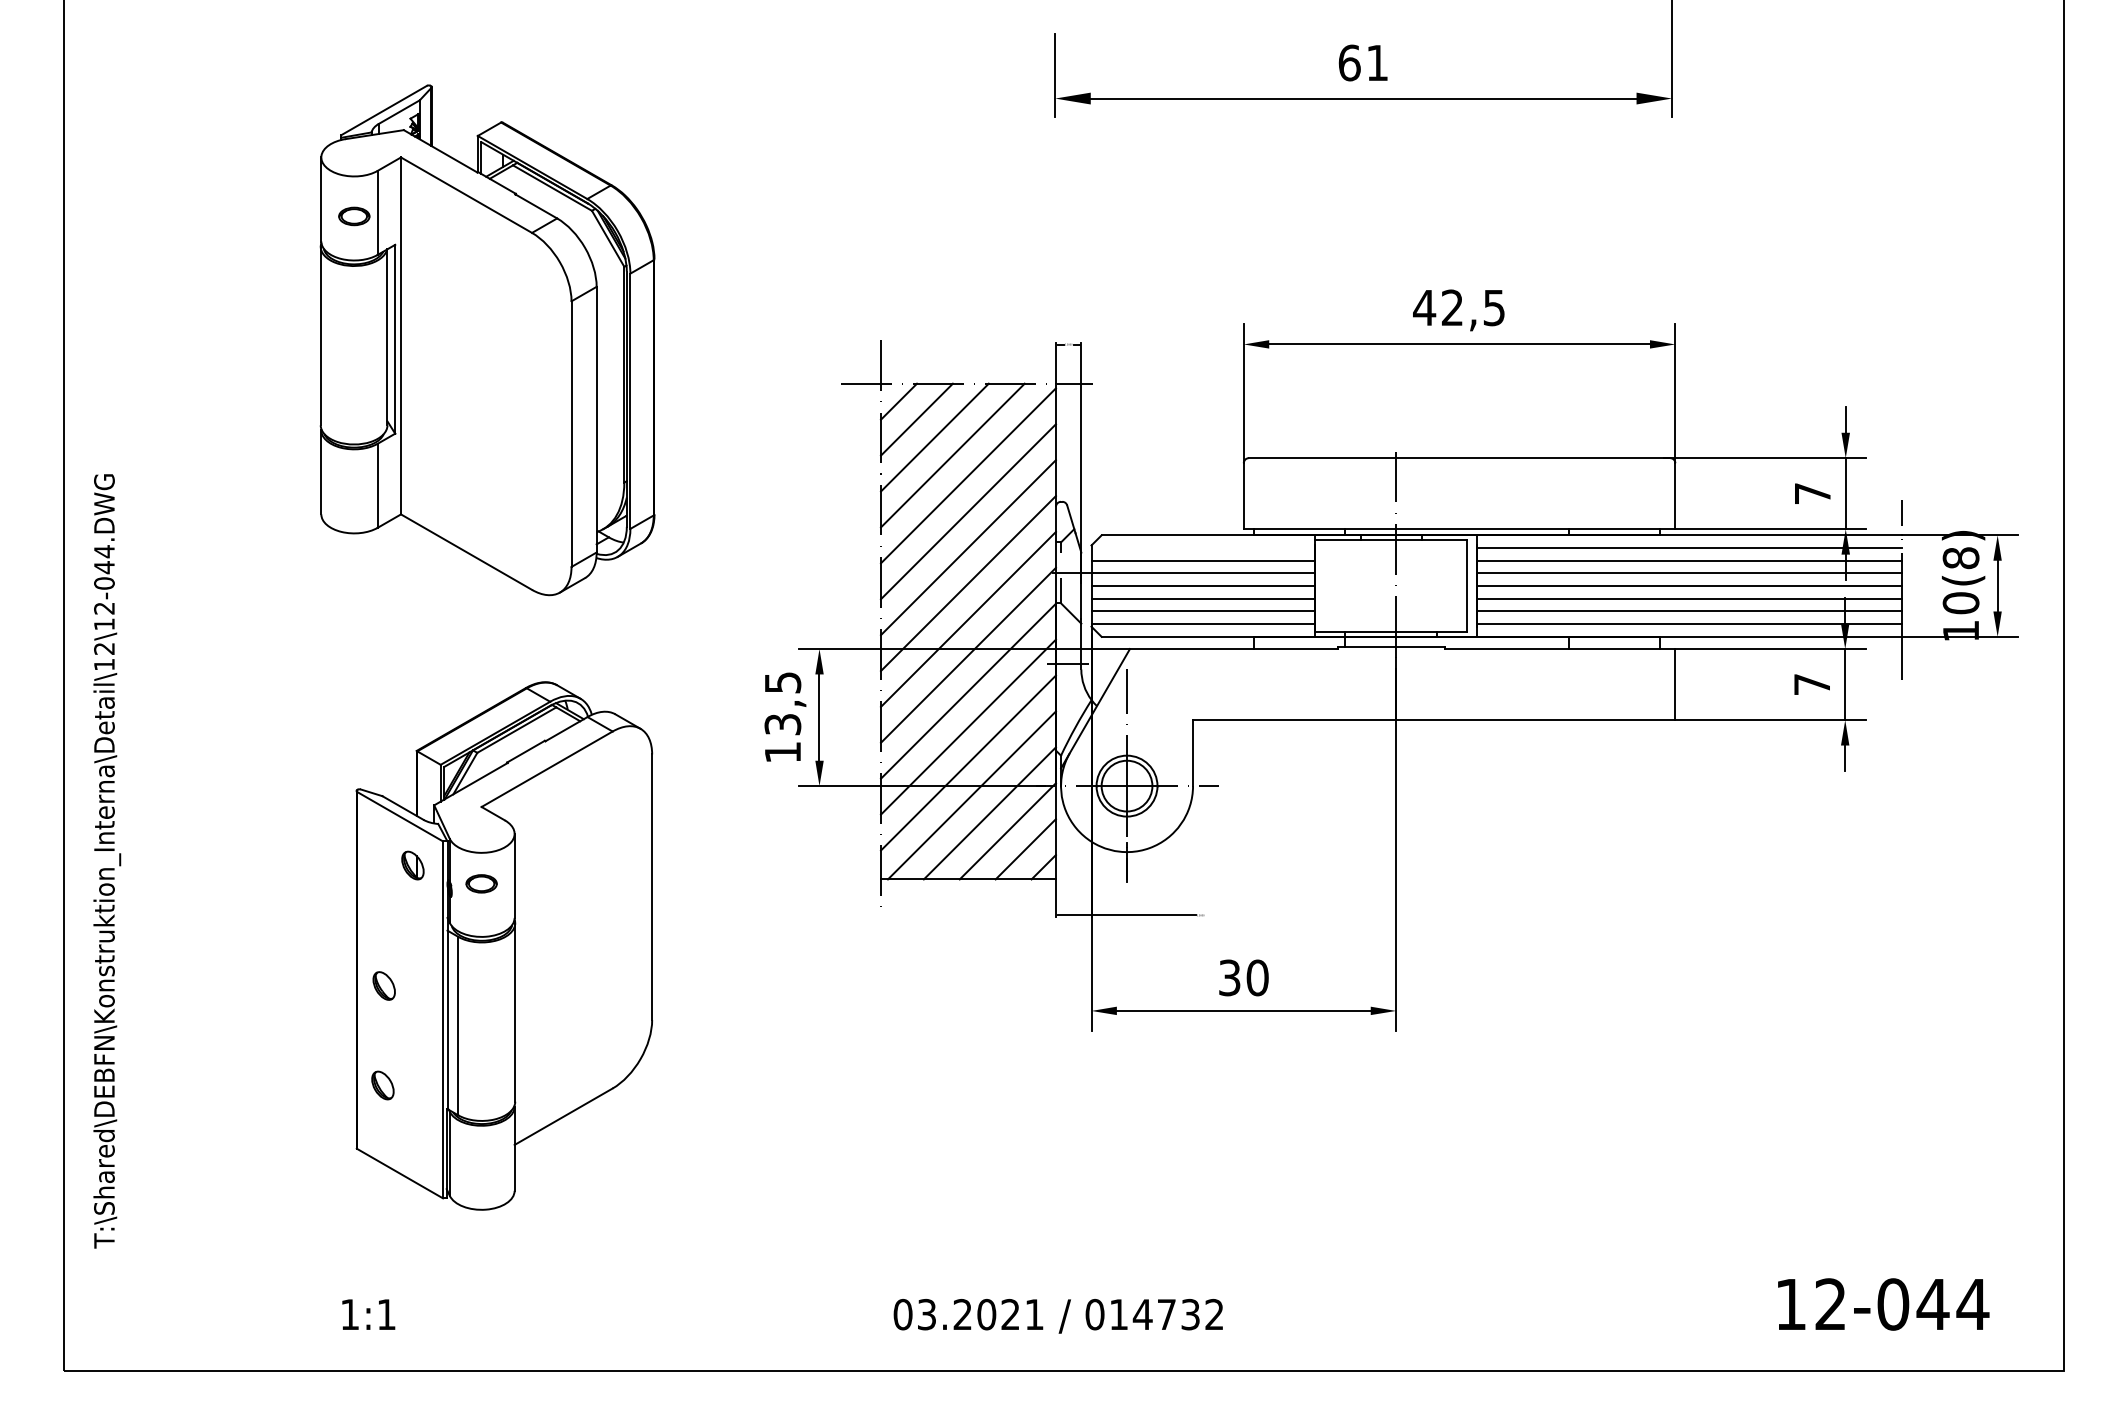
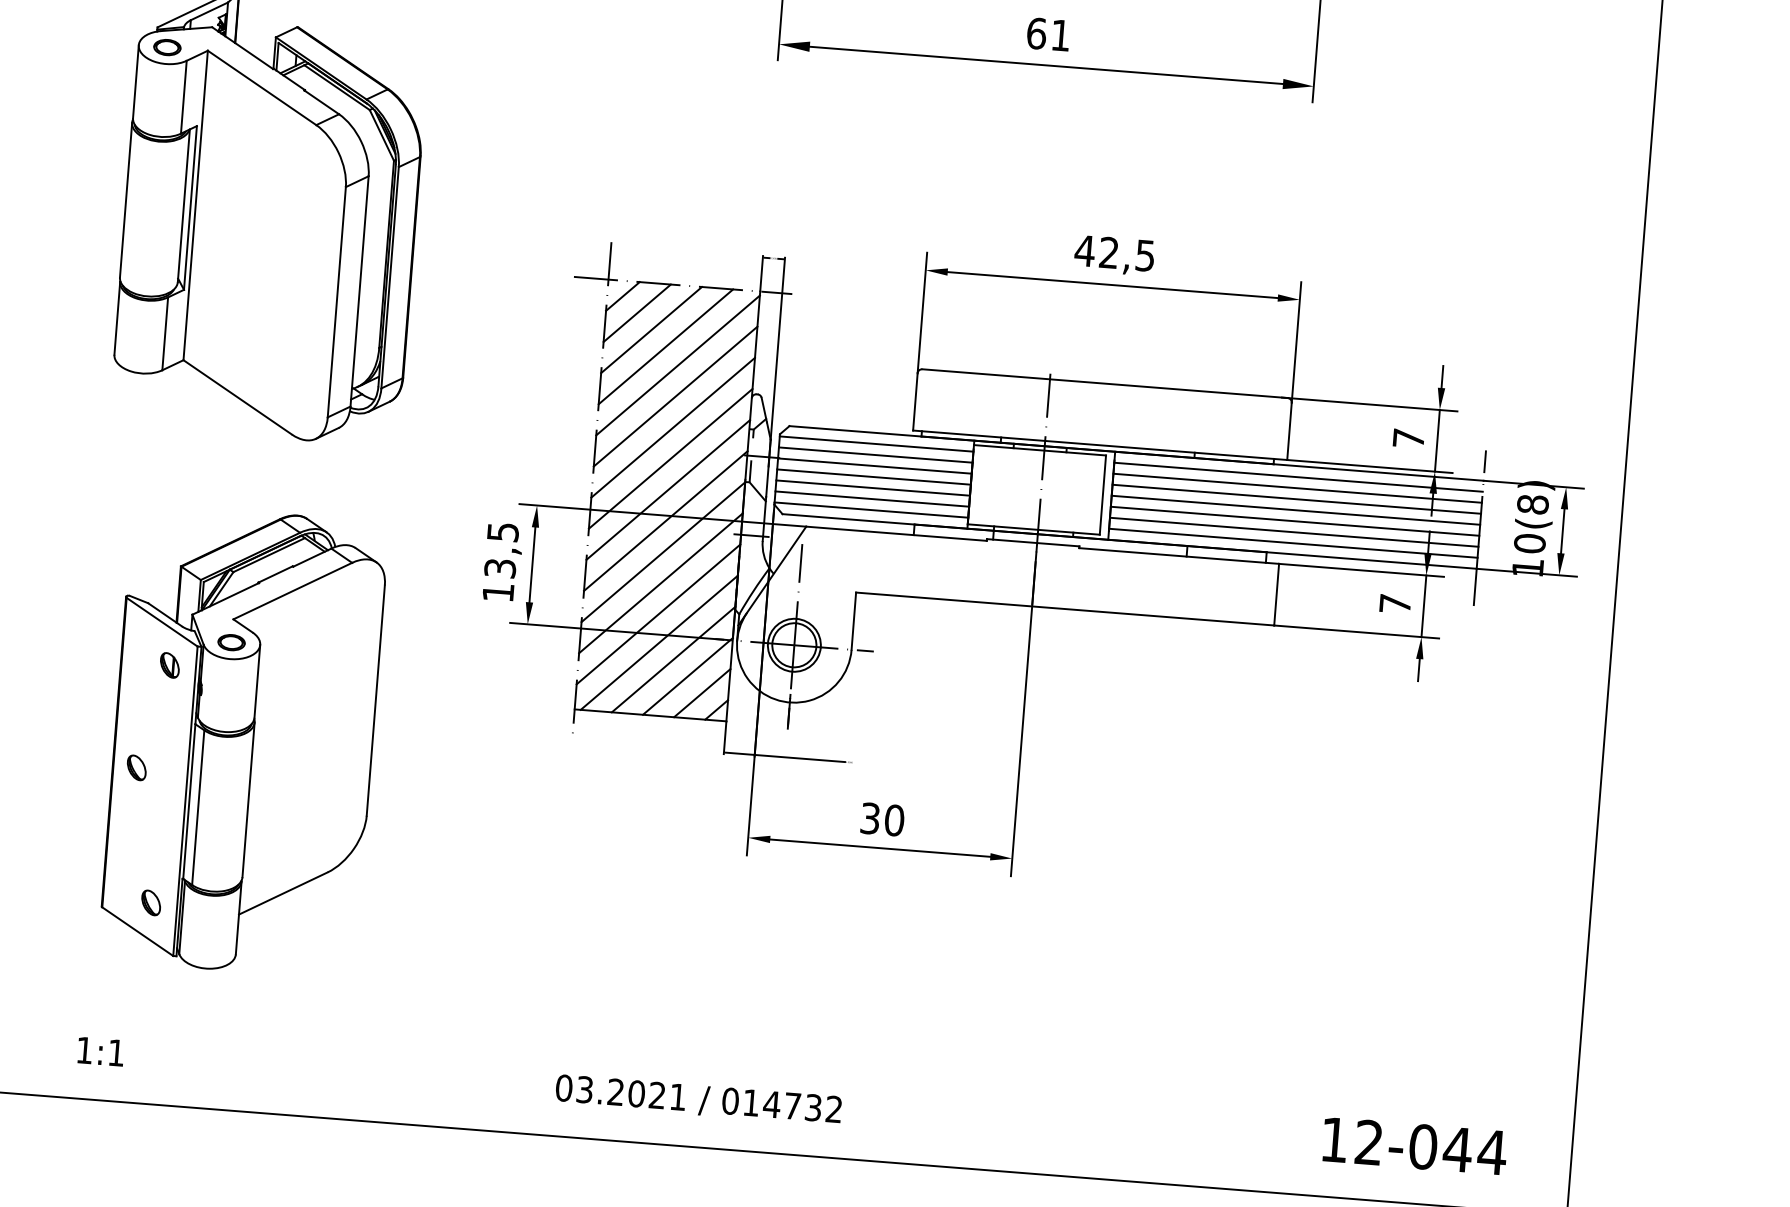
part: (354, 216) -> (167, 47), moved
line: (1202, 548) -> (876, 444), added
part: (481, 883) -> (231, 642), moved
part: (382, 1085) -> (150, 902), moved

